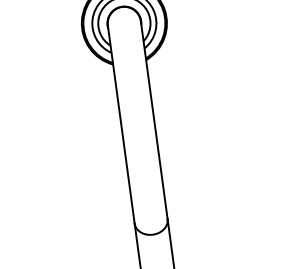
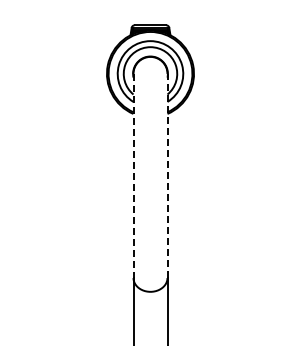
line: (154, 119) -> (167, 175), solid -> dashed
line: (121, 125) -> (133, 176), solid -> dashed

